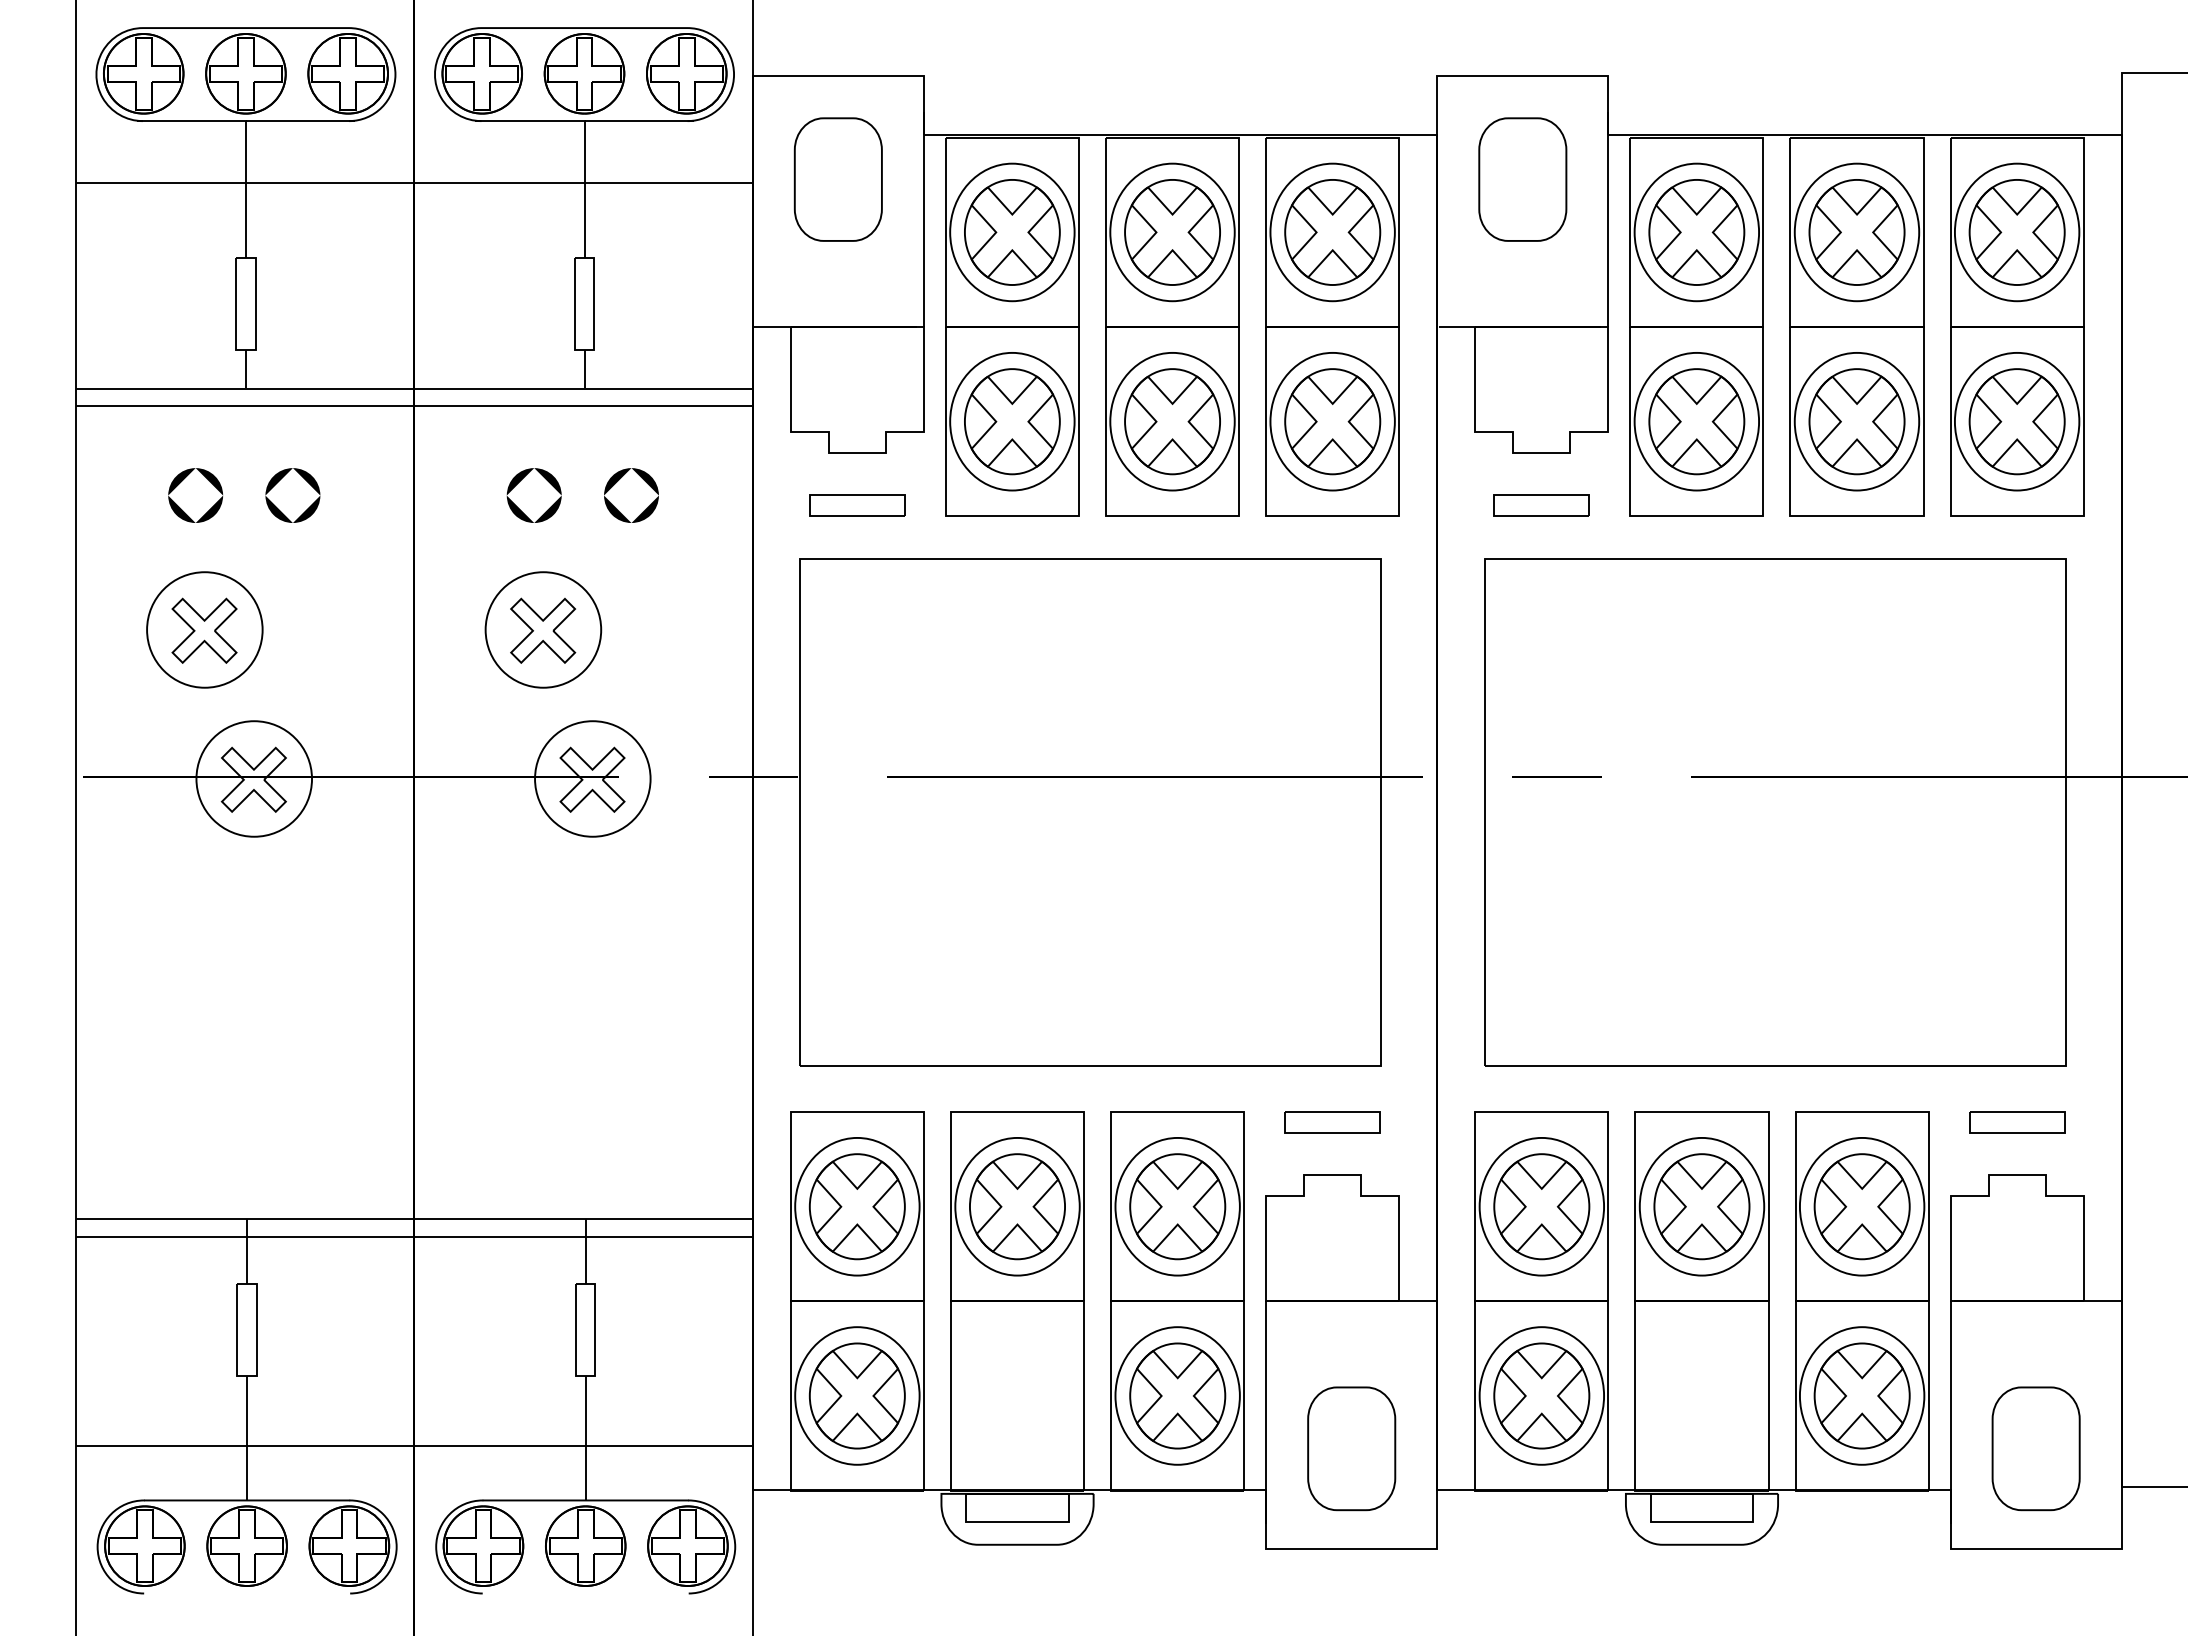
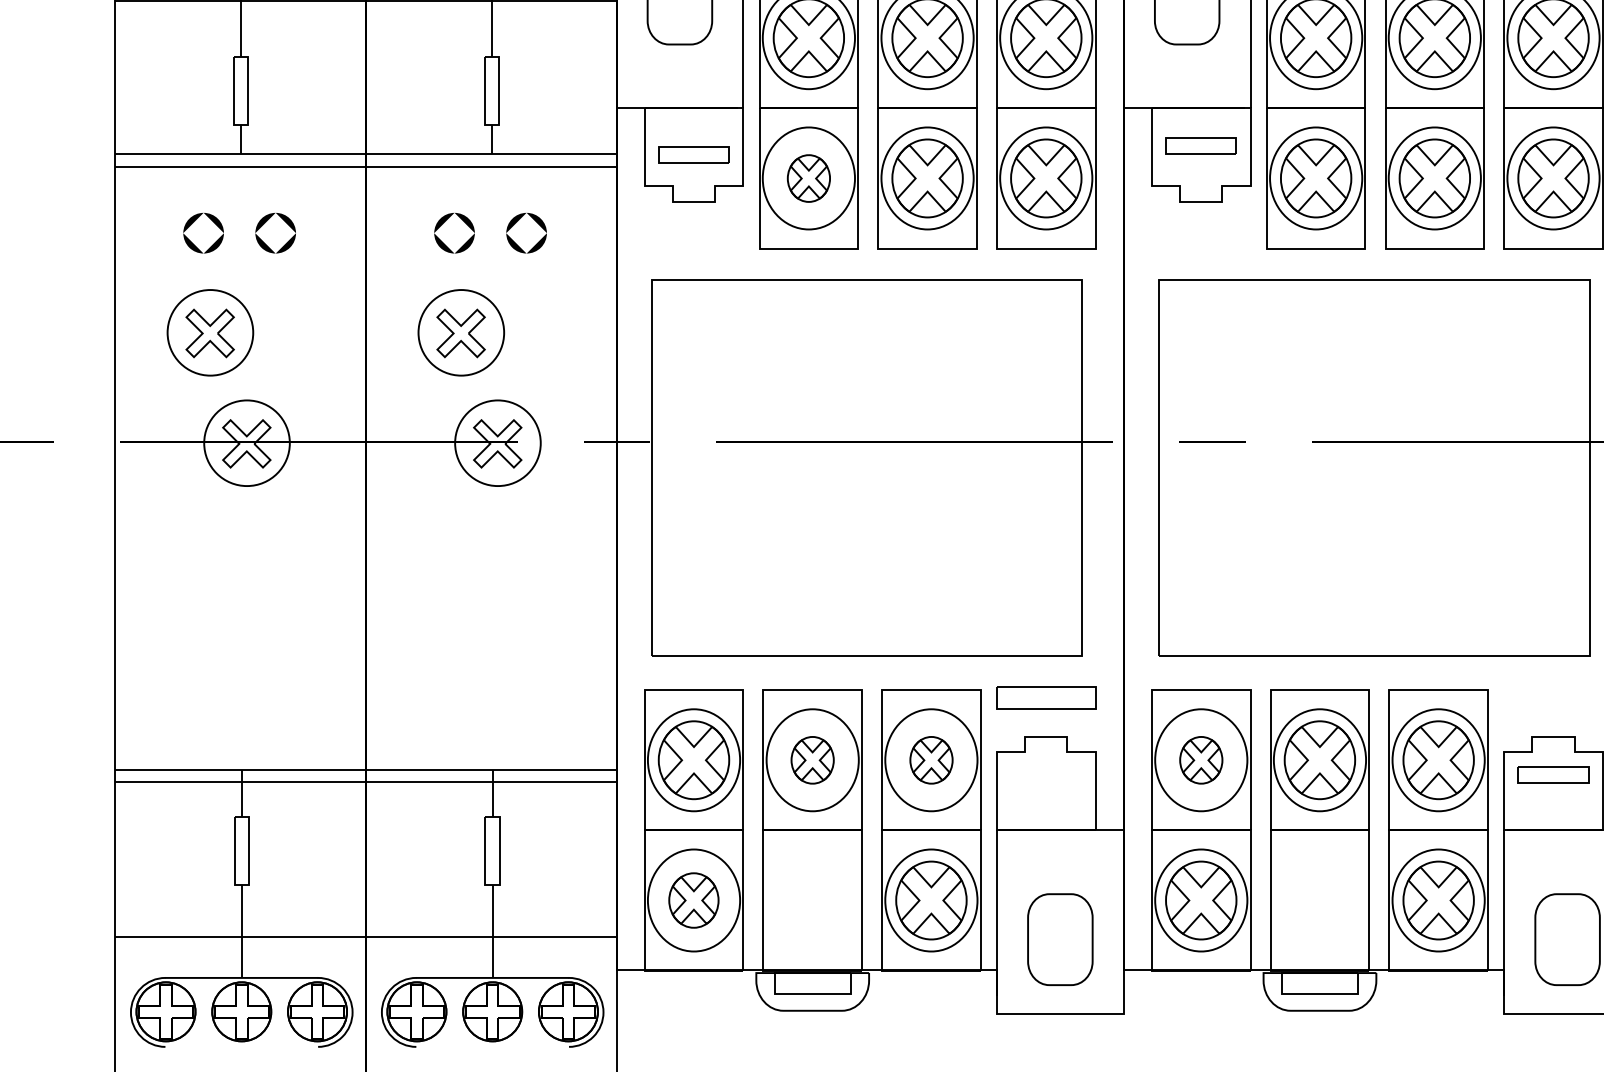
part: (1012, 421) -> (808, 178), size x0.6
part: (857, 505) -> (694, 154), moved
part: (1541, 505) -> (1201, 145), moved
part: (1332, 1122) -> (1046, 697), size x1.4
part: (2017, 1122) -> (1553, 774), moved
part: (1017, 1206) -> (812, 760), size x0.6
part: (1177, 1206) -> (931, 760), size x0.6
part: (1541, 1206) -> (1201, 760), size x0.6
part: (856, 1395) -> (693, 900), size x0.7

